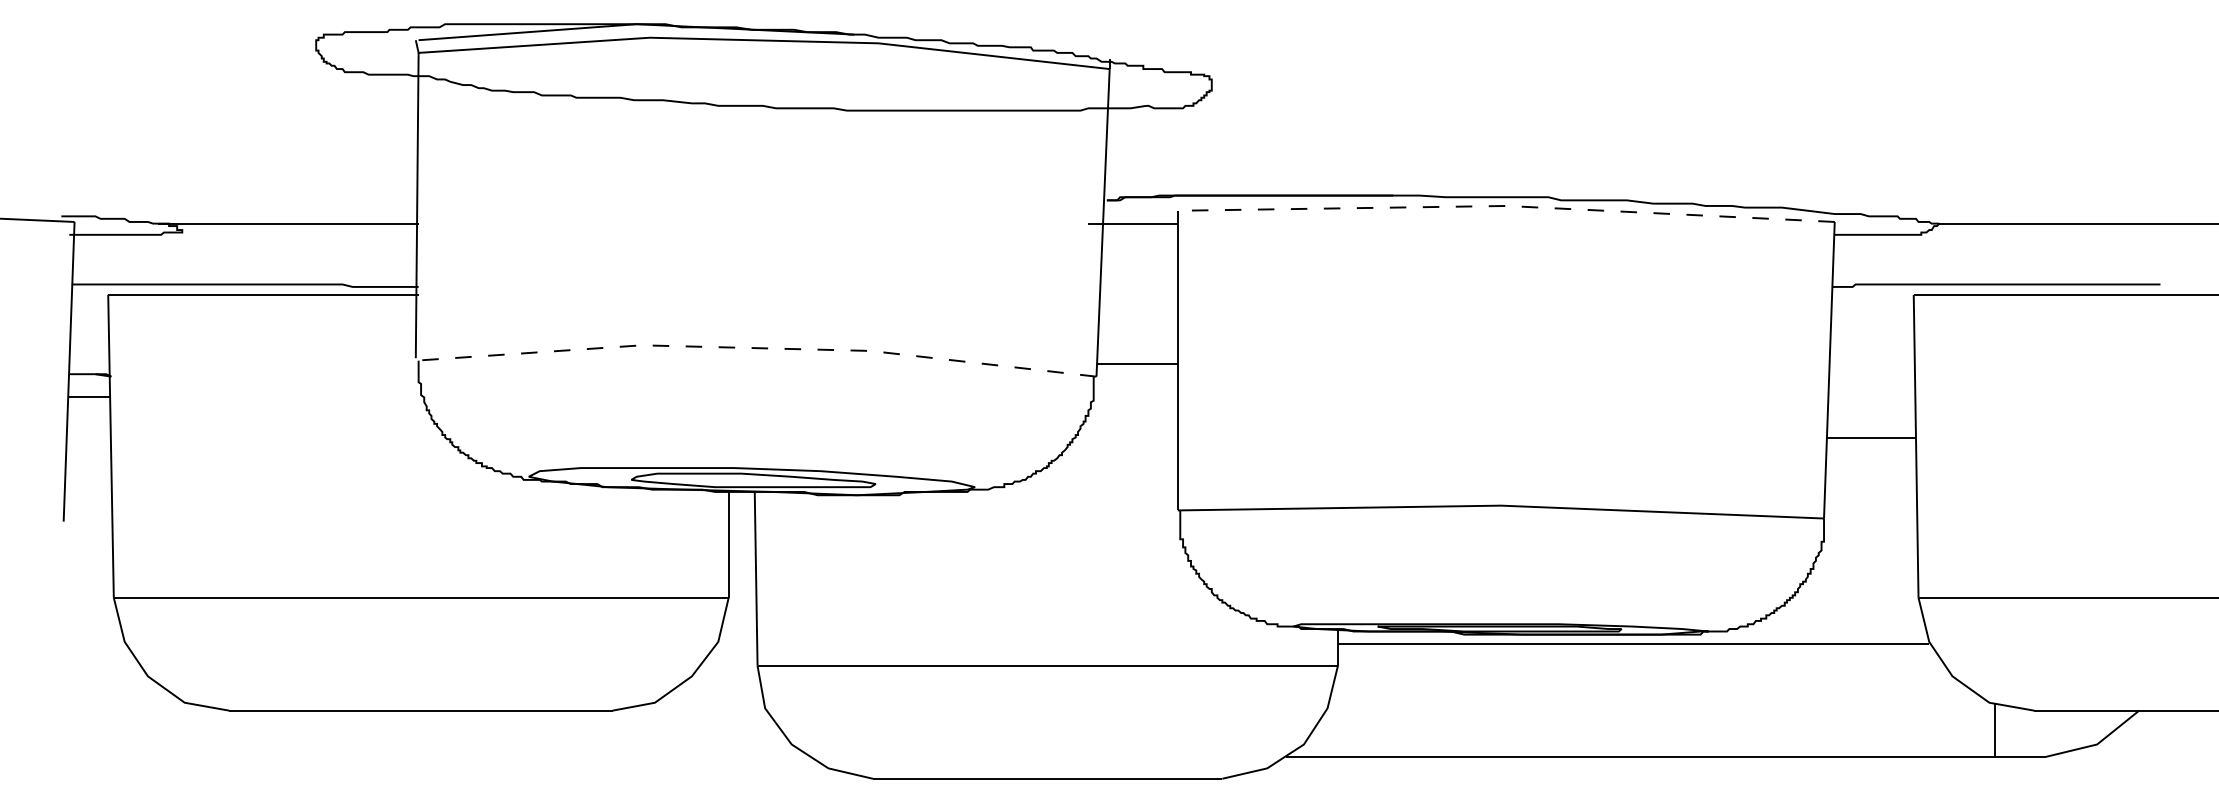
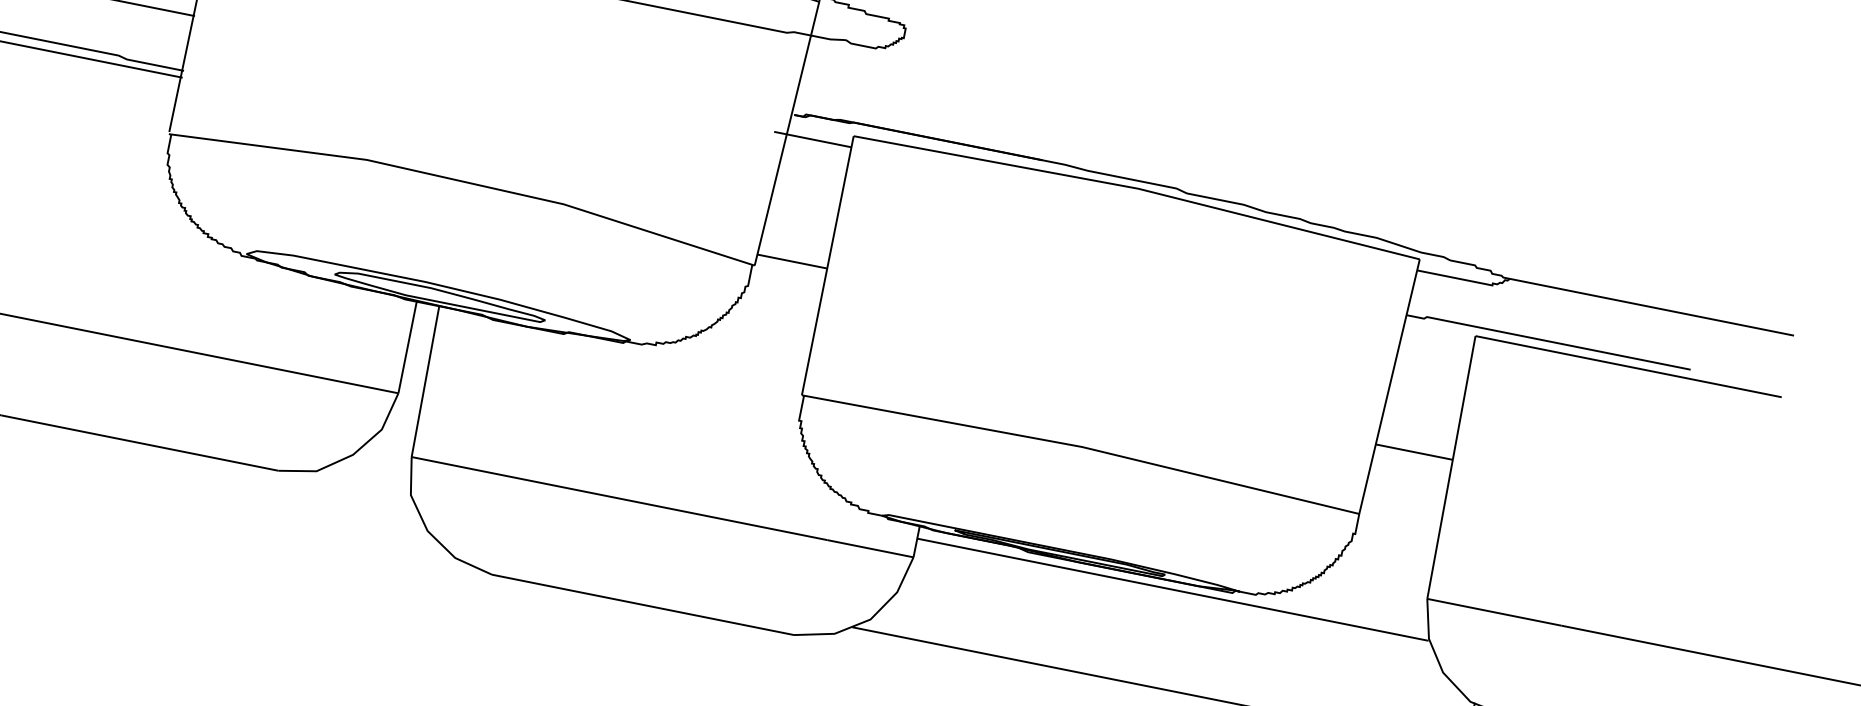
line: (1506, 205) -> (1138, 188), dashed -> solid
line: (756, 348) -> (465, 182), dashed -> solid

